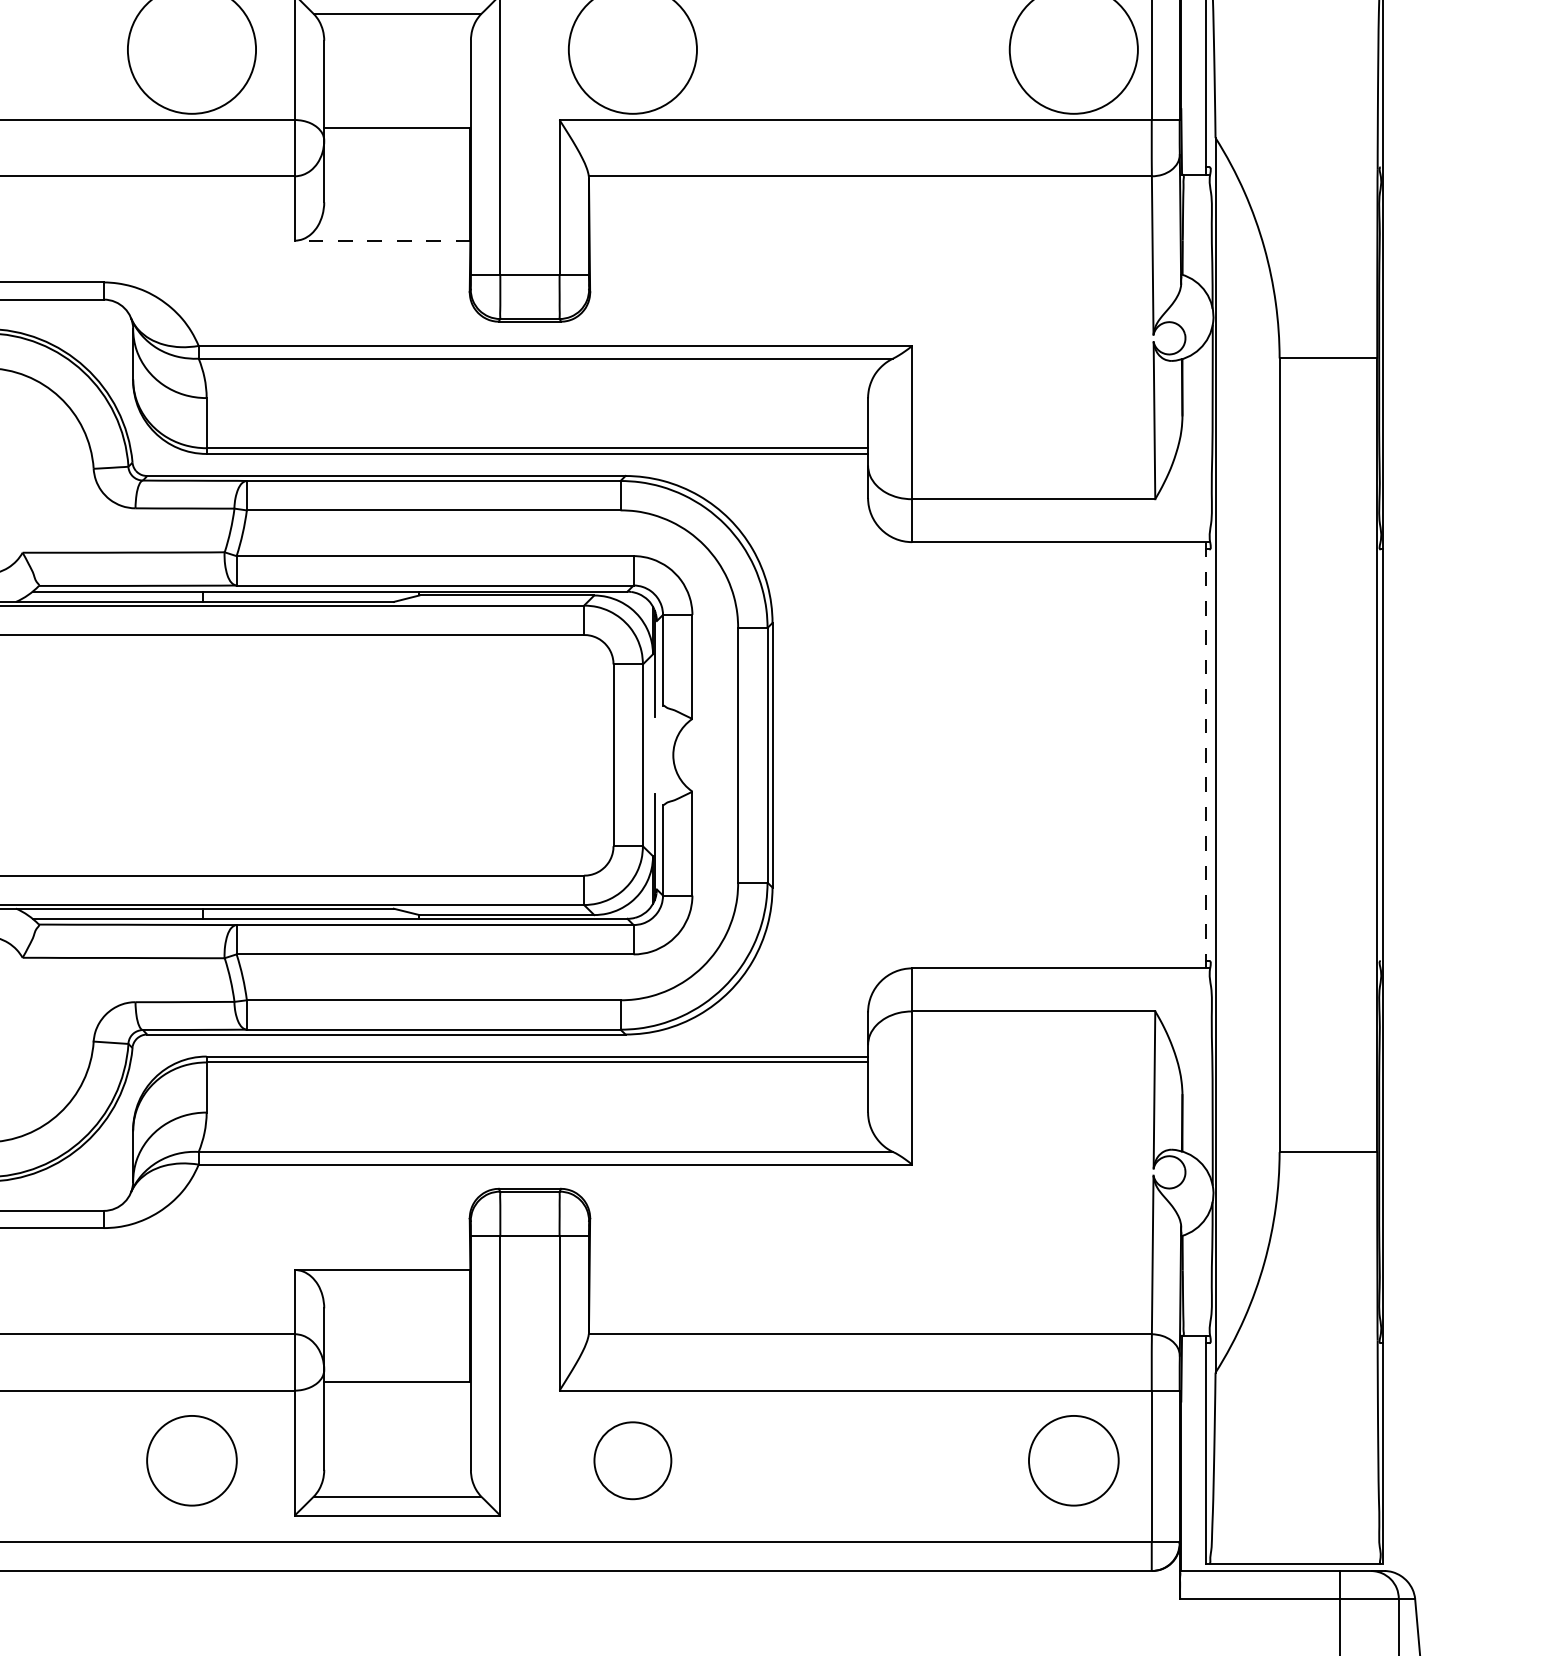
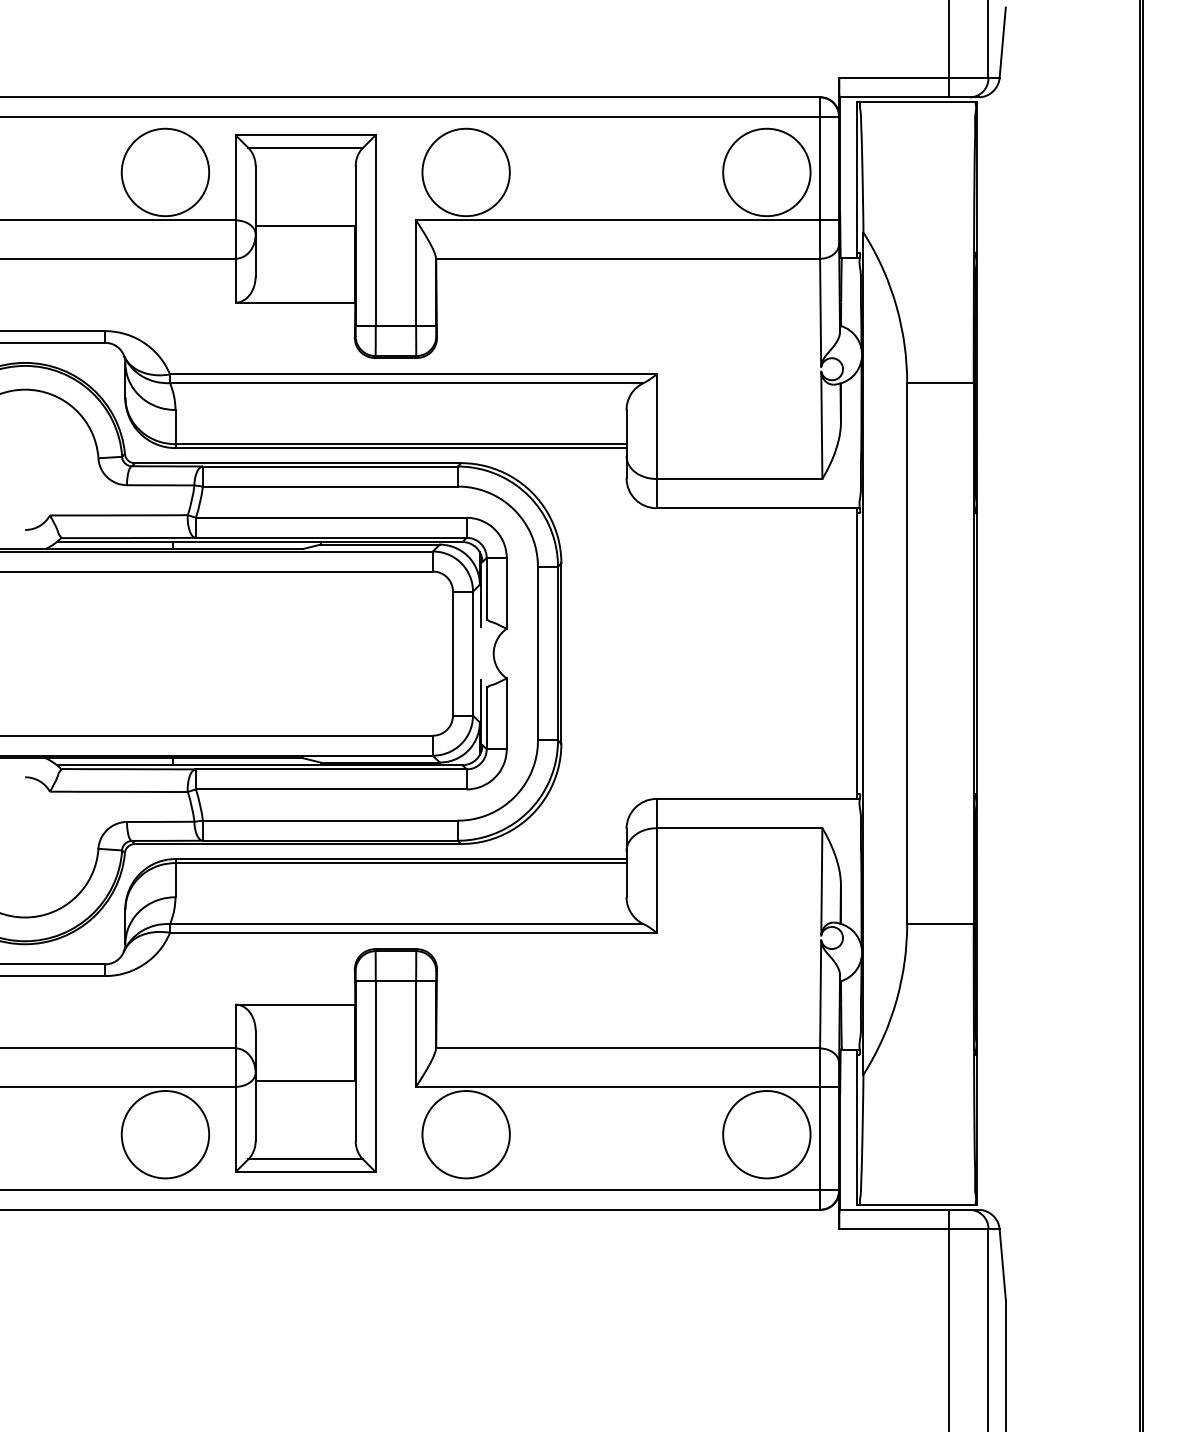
line: (382, 240) -> (295, 302), dashed -> solid
line: (1206, 755) -> (857, 653), dashed -> solid
circle: (192, 1460) -> (165, 1134), size x1.43
circle: (631, 1460) -> (465, 1134), size x1.67
circle: (1073, 1460) -> (766, 1134), size x1.43

